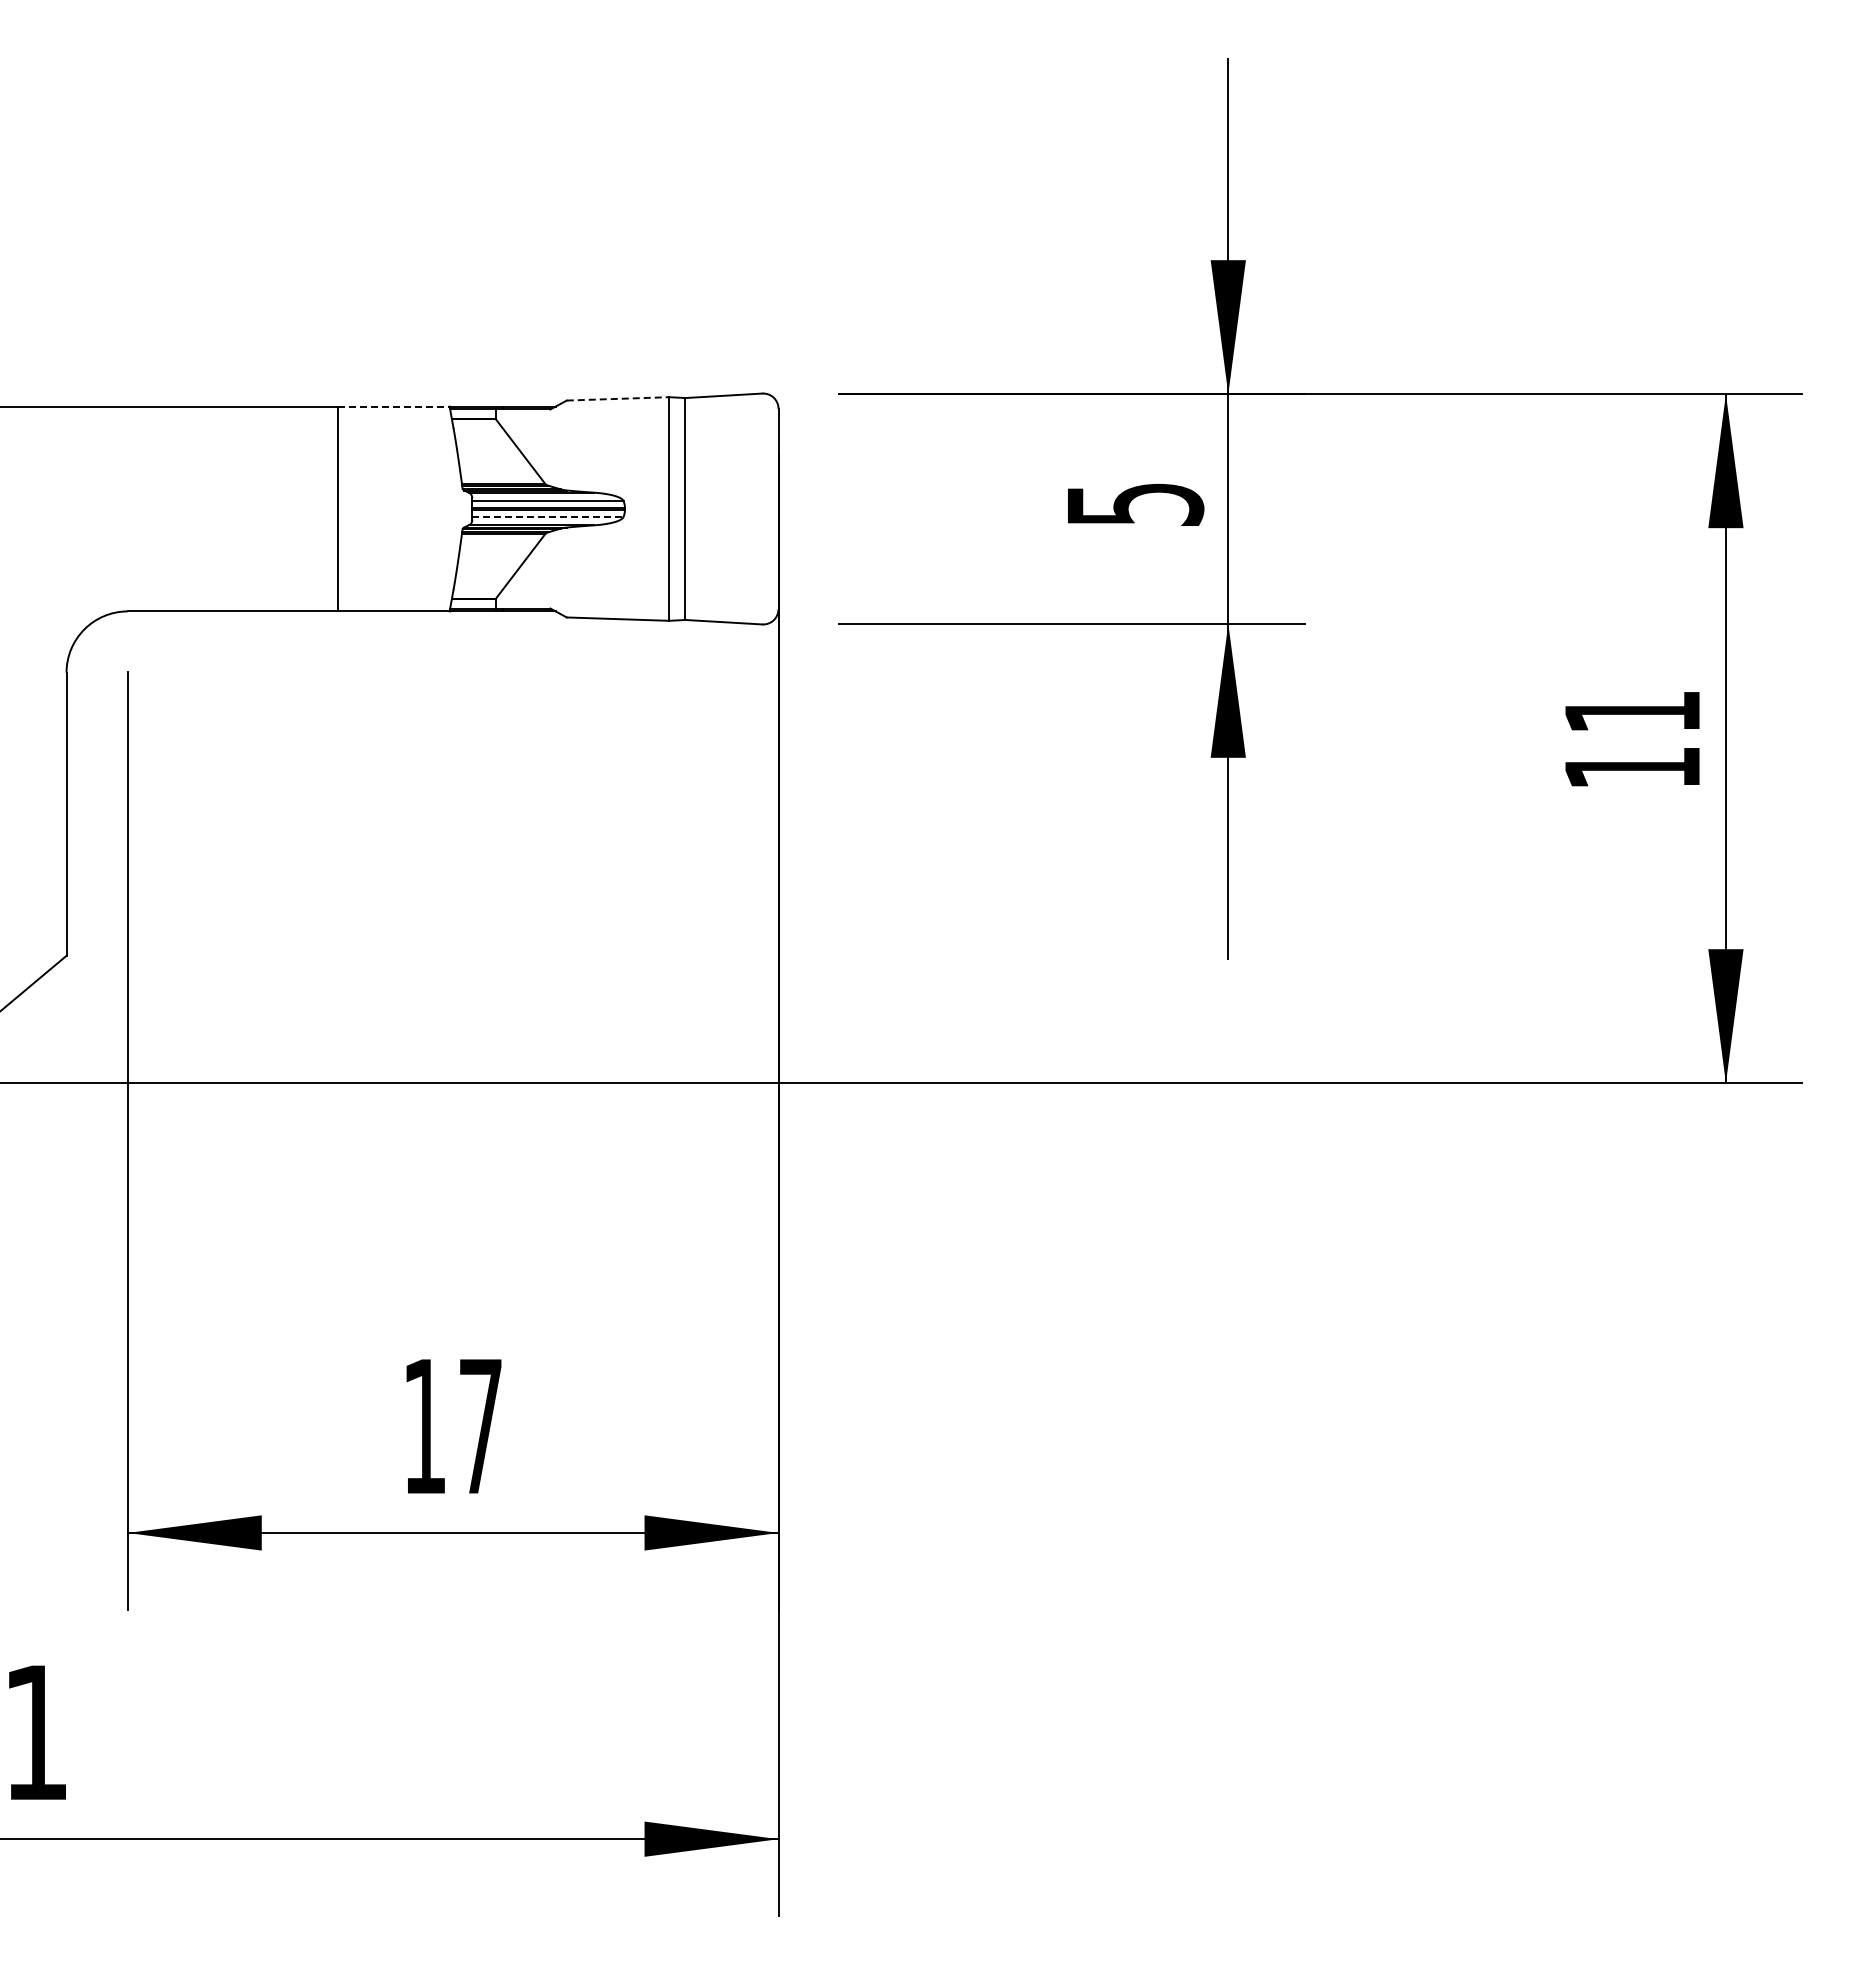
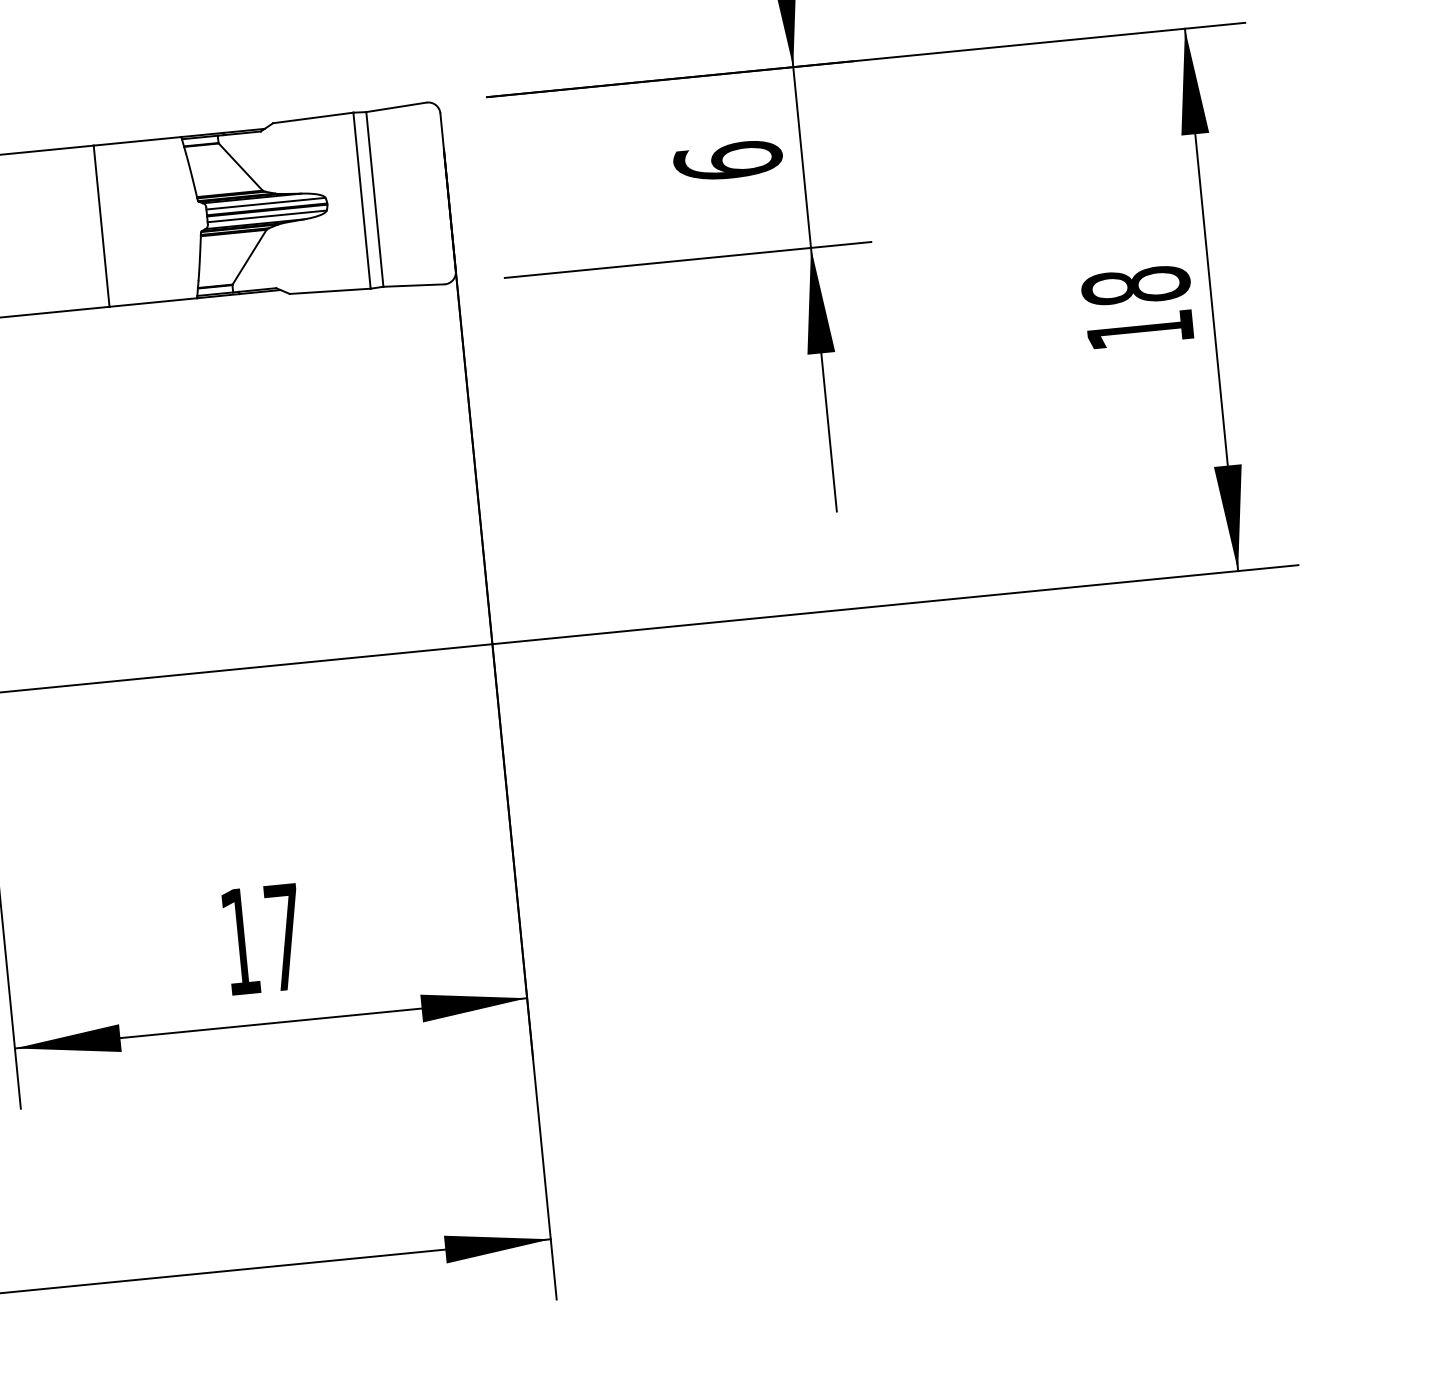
line: (618, 398) -> (313, 117), dashed -> solid
line: (393, 406) -> (137, 141), dashed -> solid
text: (1134, 503) -> (727, 160), 5 -> 6
line: (547, 517) -> (266, 216), dashed -> solid
text: (1632, 711) -> (1135, 285), 11 -> 18

